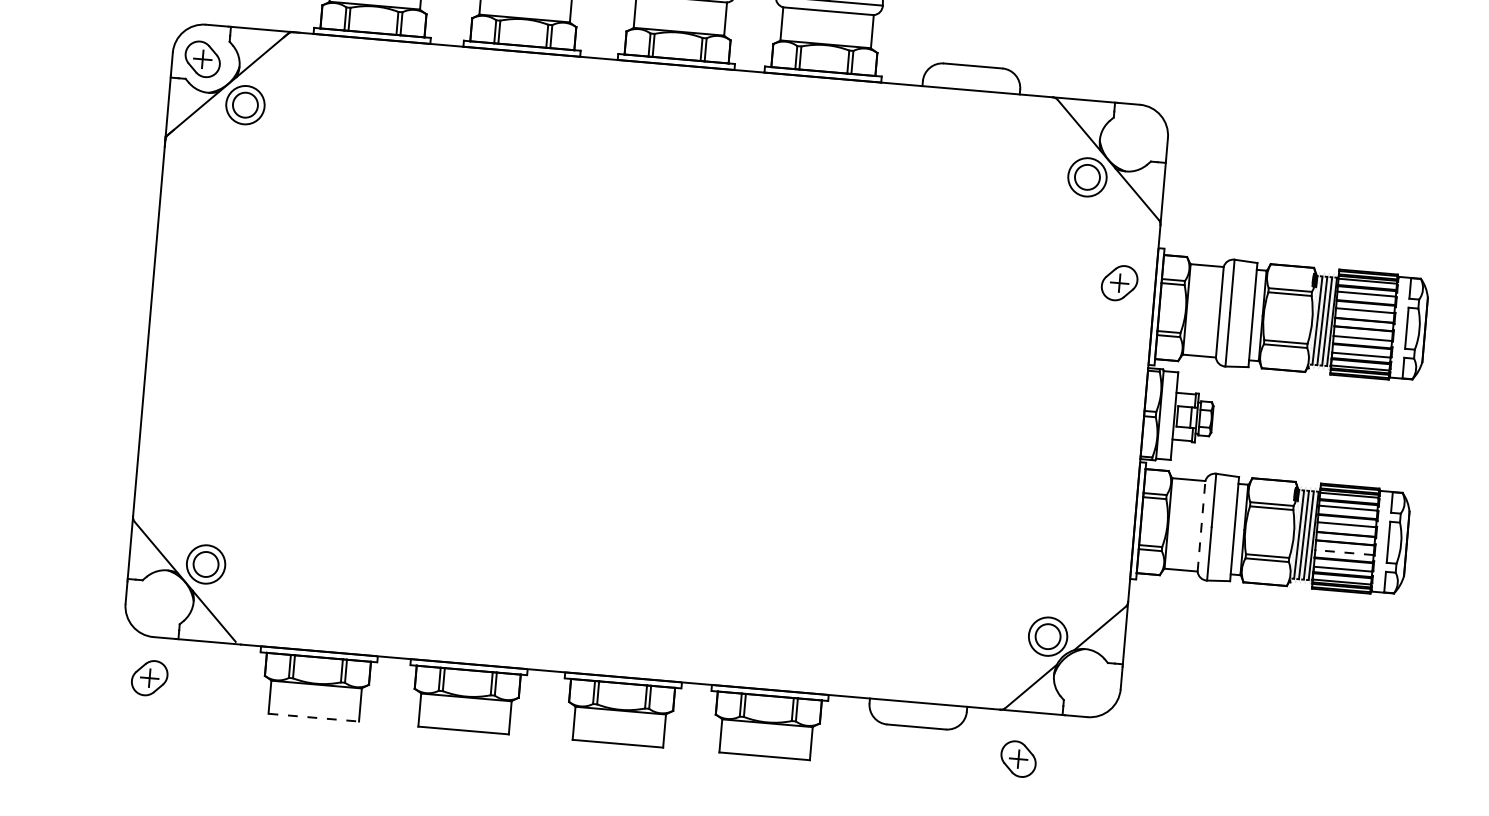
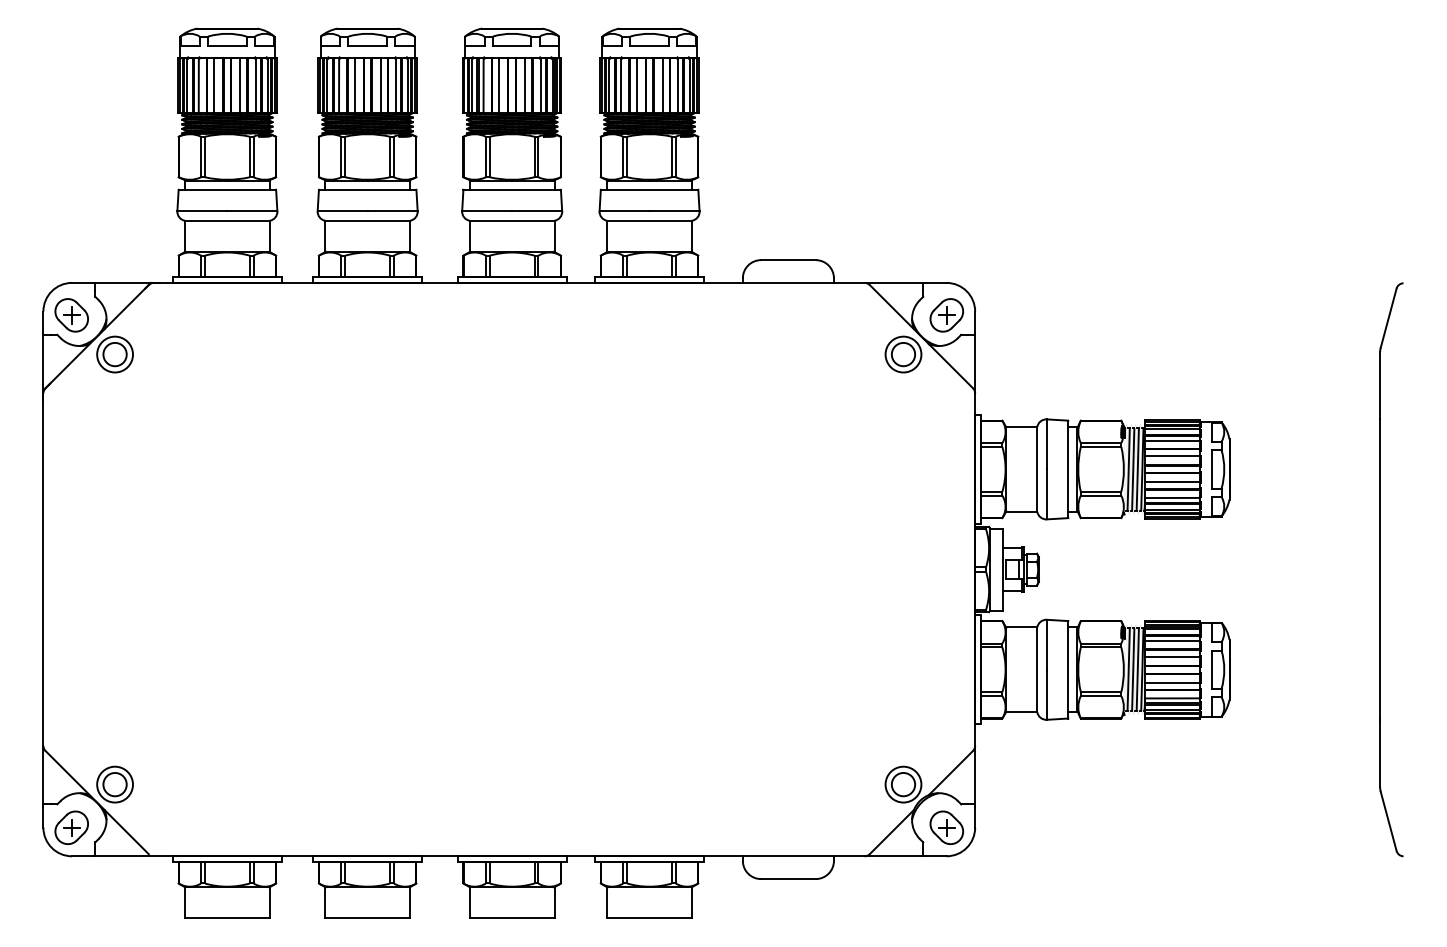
part: (1119, 283) -> (946, 315), moved
line: (1201, 525) -> (1037, 669), dashed -> solid
line: (1343, 552) -> (1171, 682), dashed -> solid
part: (149, 677) -> (71, 827), moved
line: (313, 717) -> (227, 918), dashed -> solid
part: (1018, 758) -> (946, 827), moved

